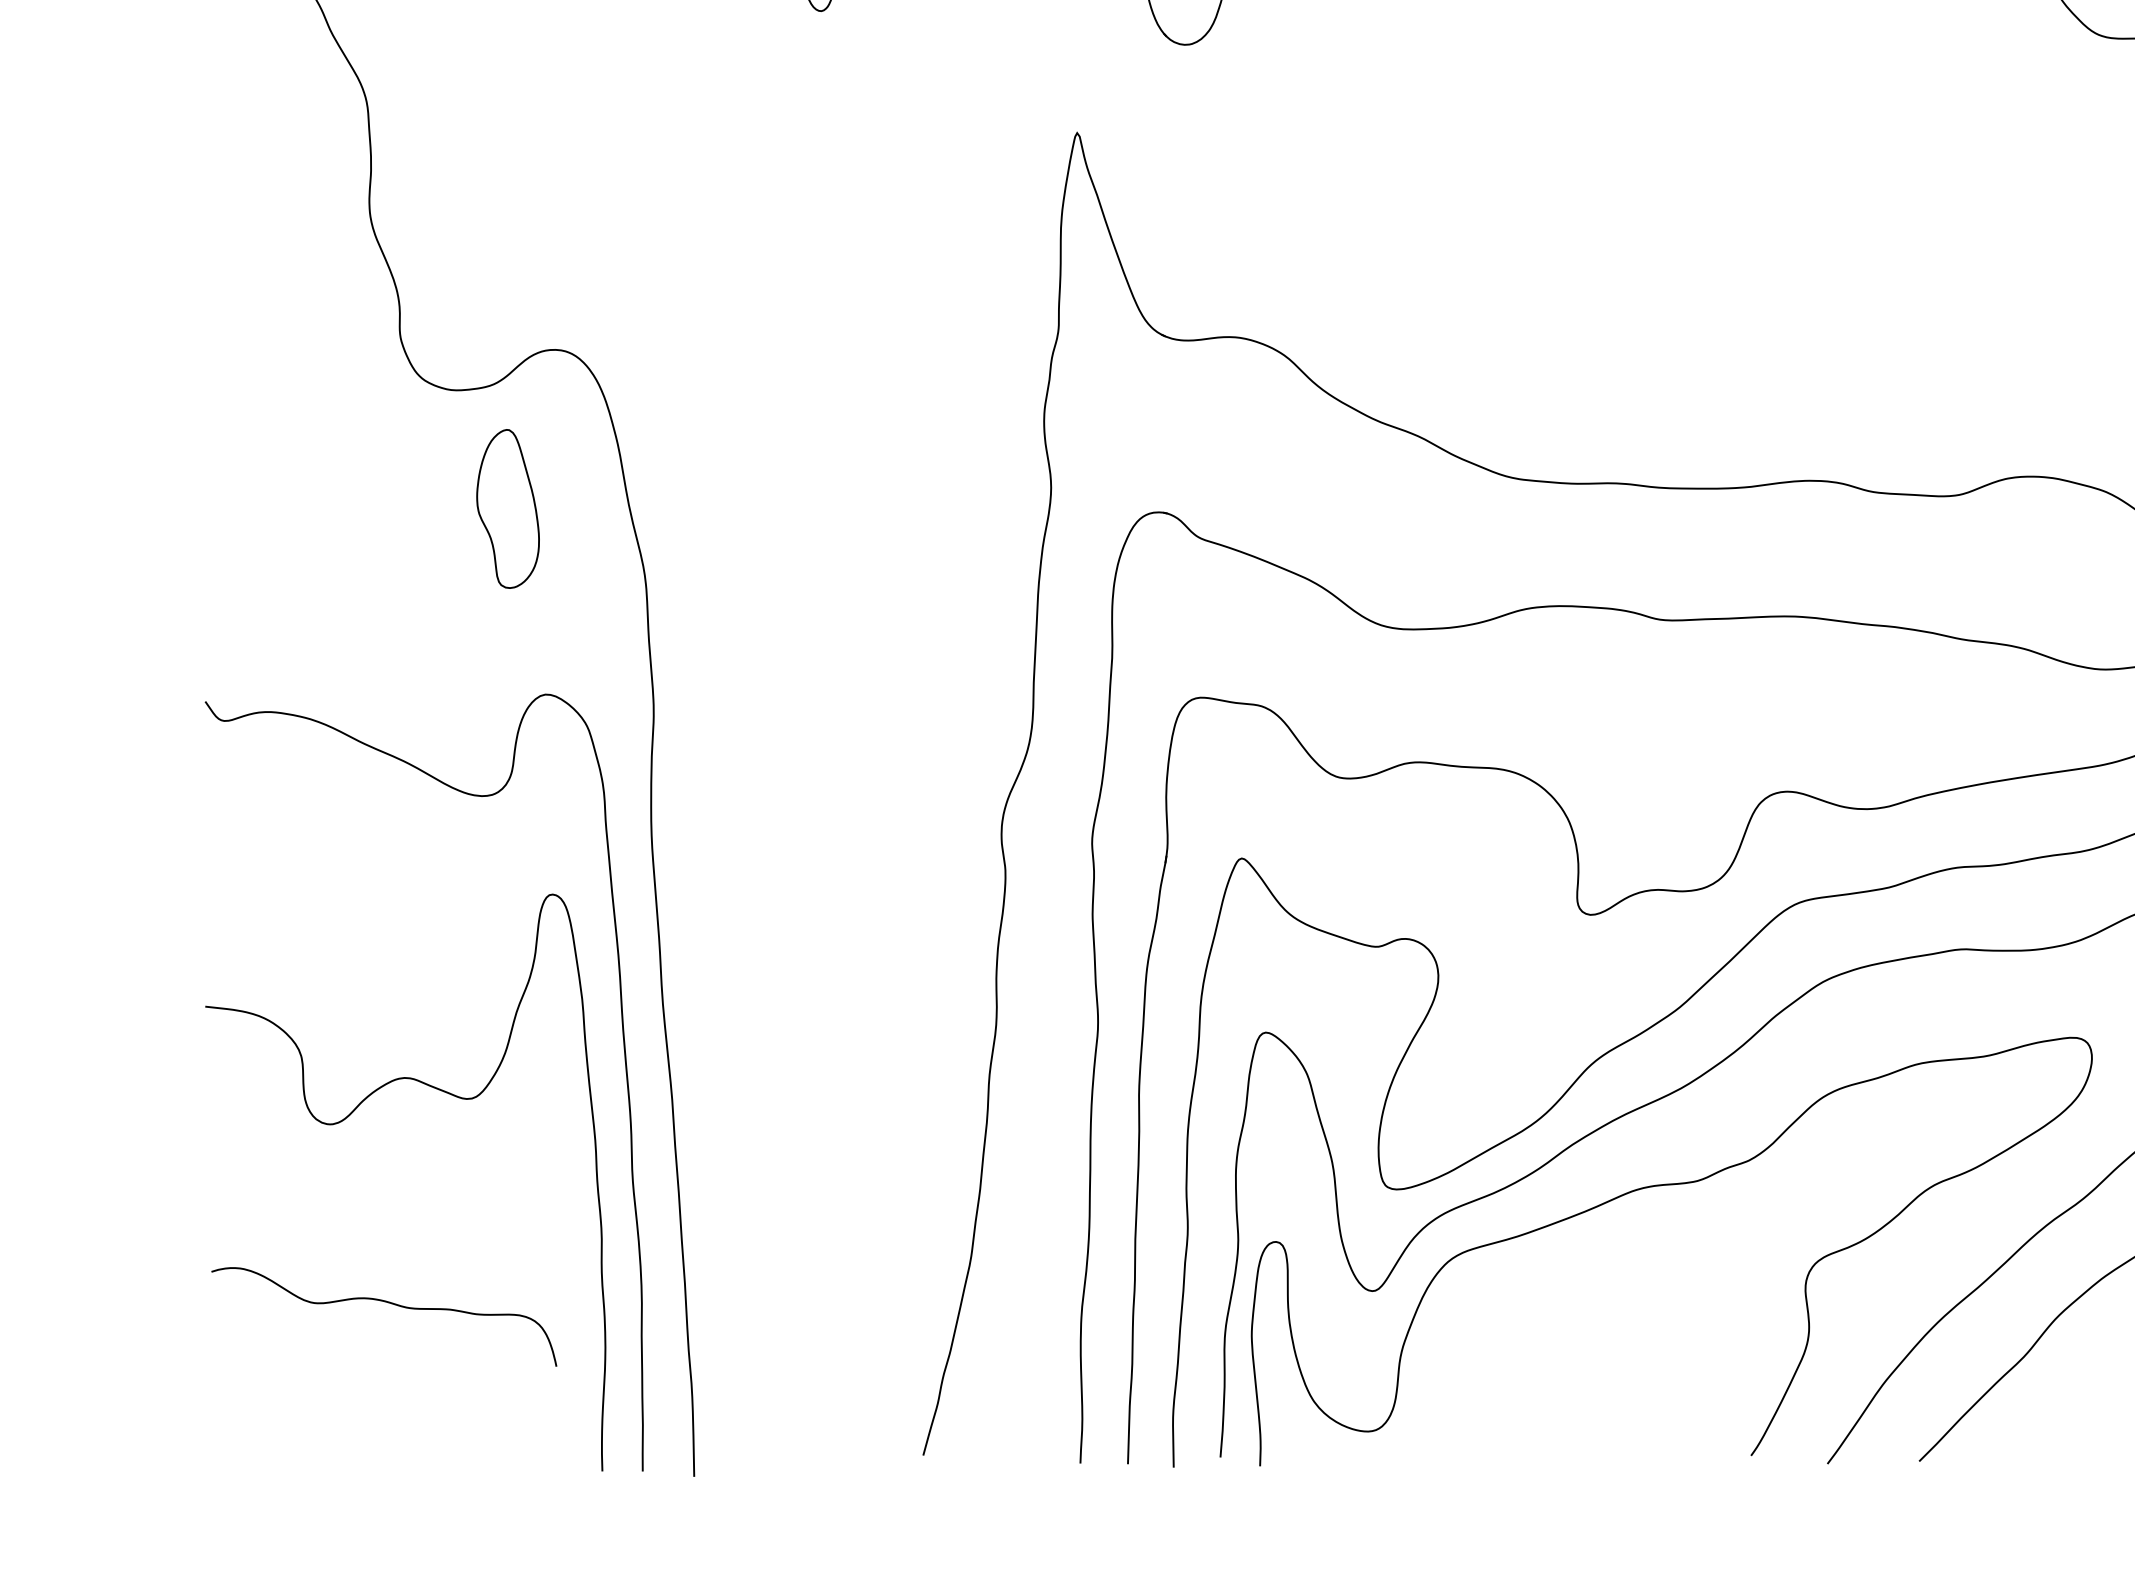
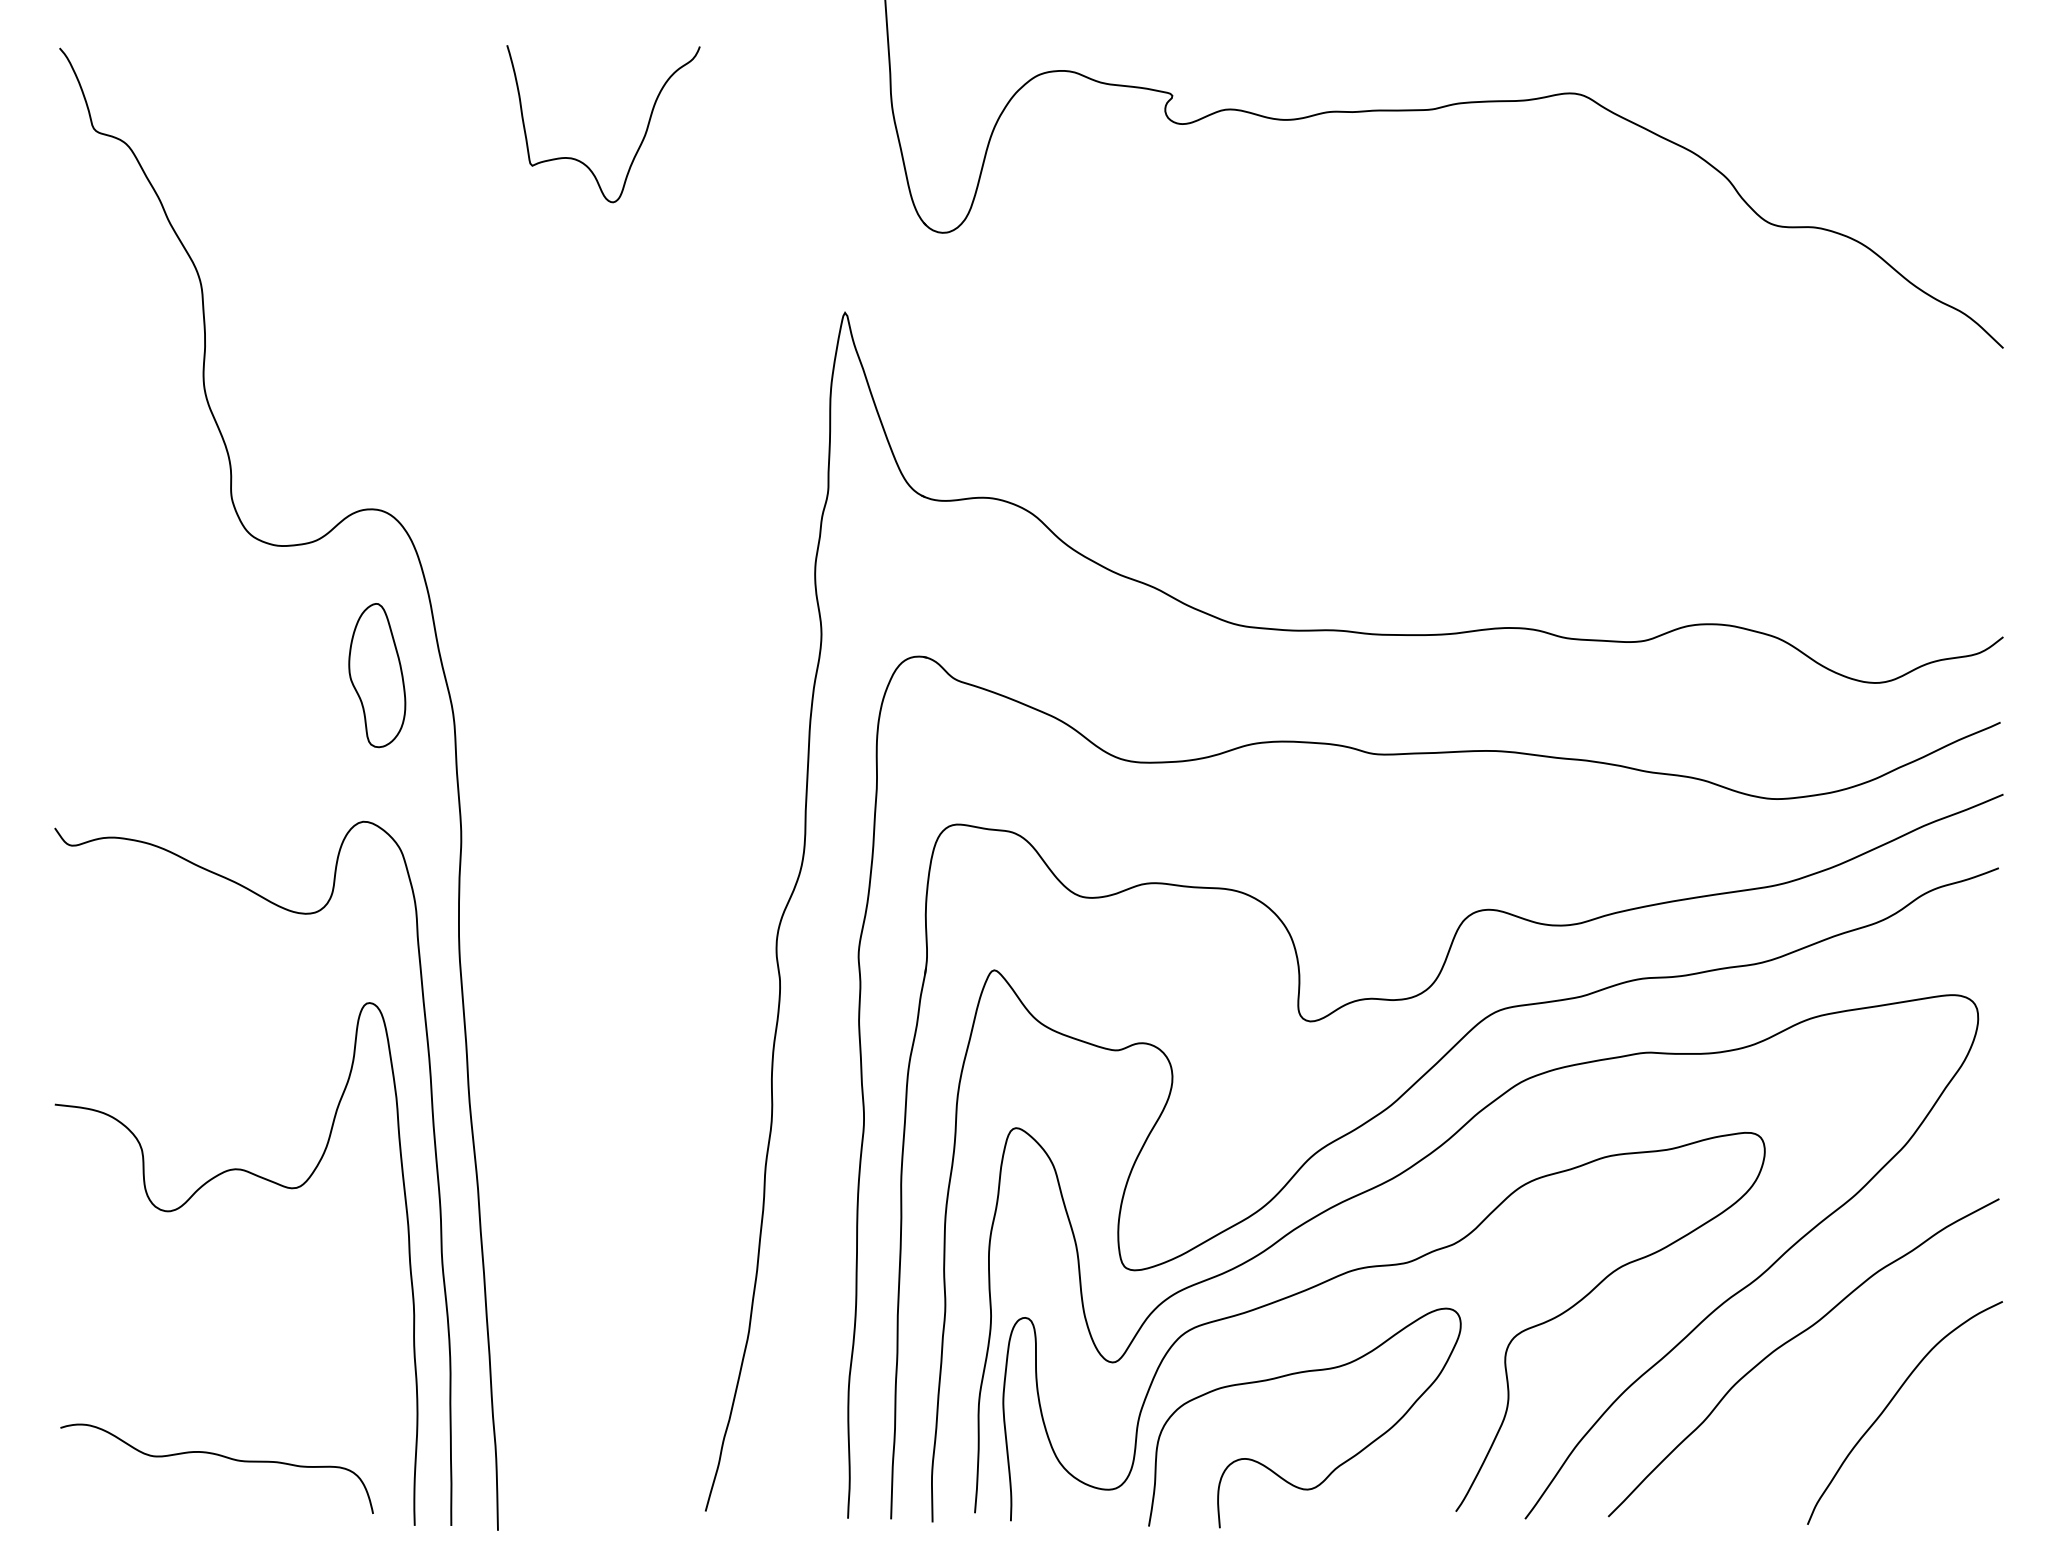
part: (508, 508) -> (377, 675), moved
curve: (386, 1303) -> (219, 1456), moved
curve: (1575, 1304) -> (1296, 1374), added

